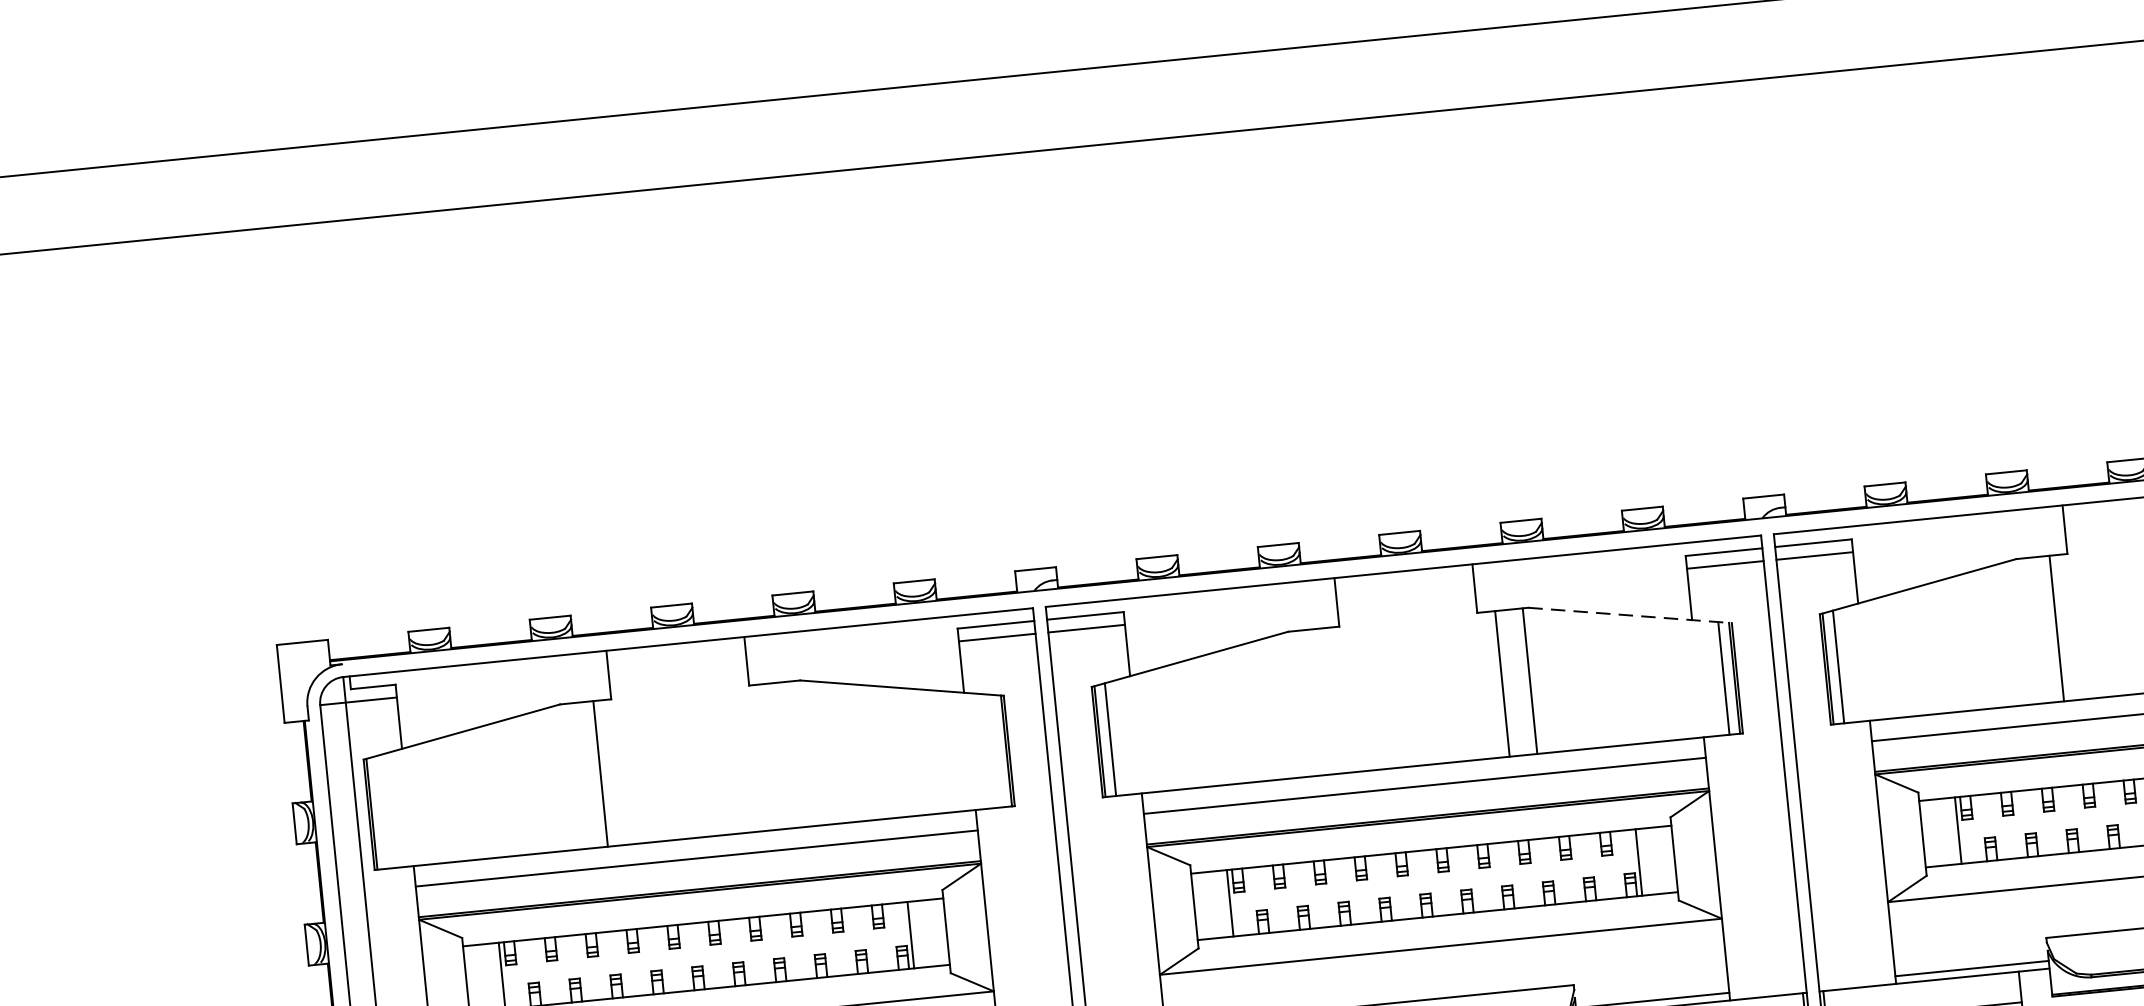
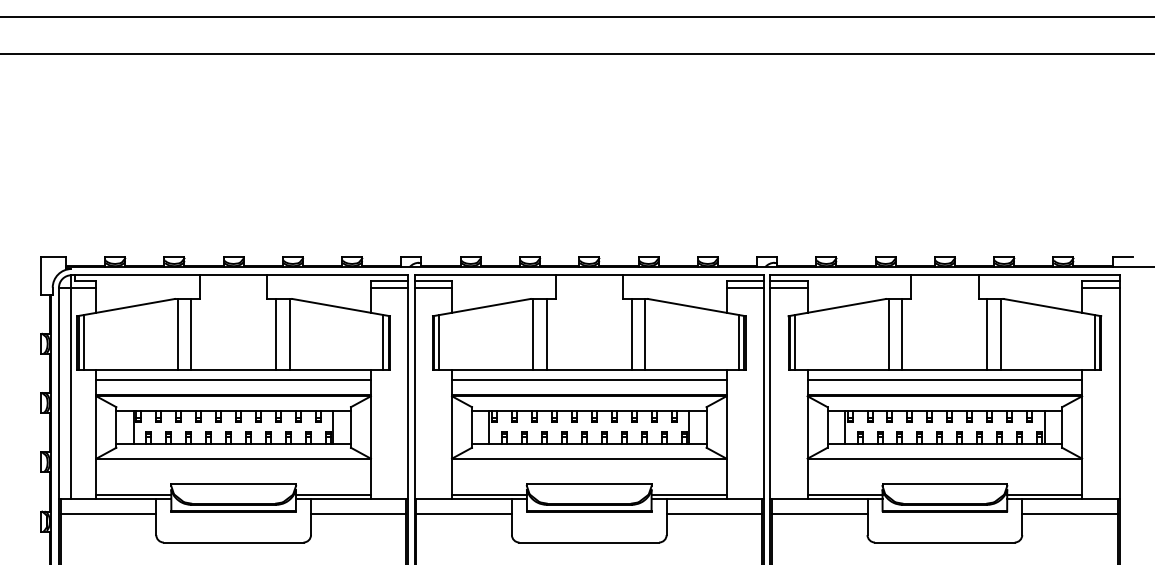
line: (1629, 615) -> (696, 307), dashed -> solid
line: (2028, 631) -> (888, 334), added
line: (1327, 701) -> (546, 334), added
line: (1301, 703) -> (533, 334), added
line: (995, 750) -> (383, 342), added
line: (801, 753) -> (289, 334), added
line: (775, 756) -> (276, 334), added
line: (572, 776) -> (177, 334), added
line: (381, 812) -> (83, 342), added

